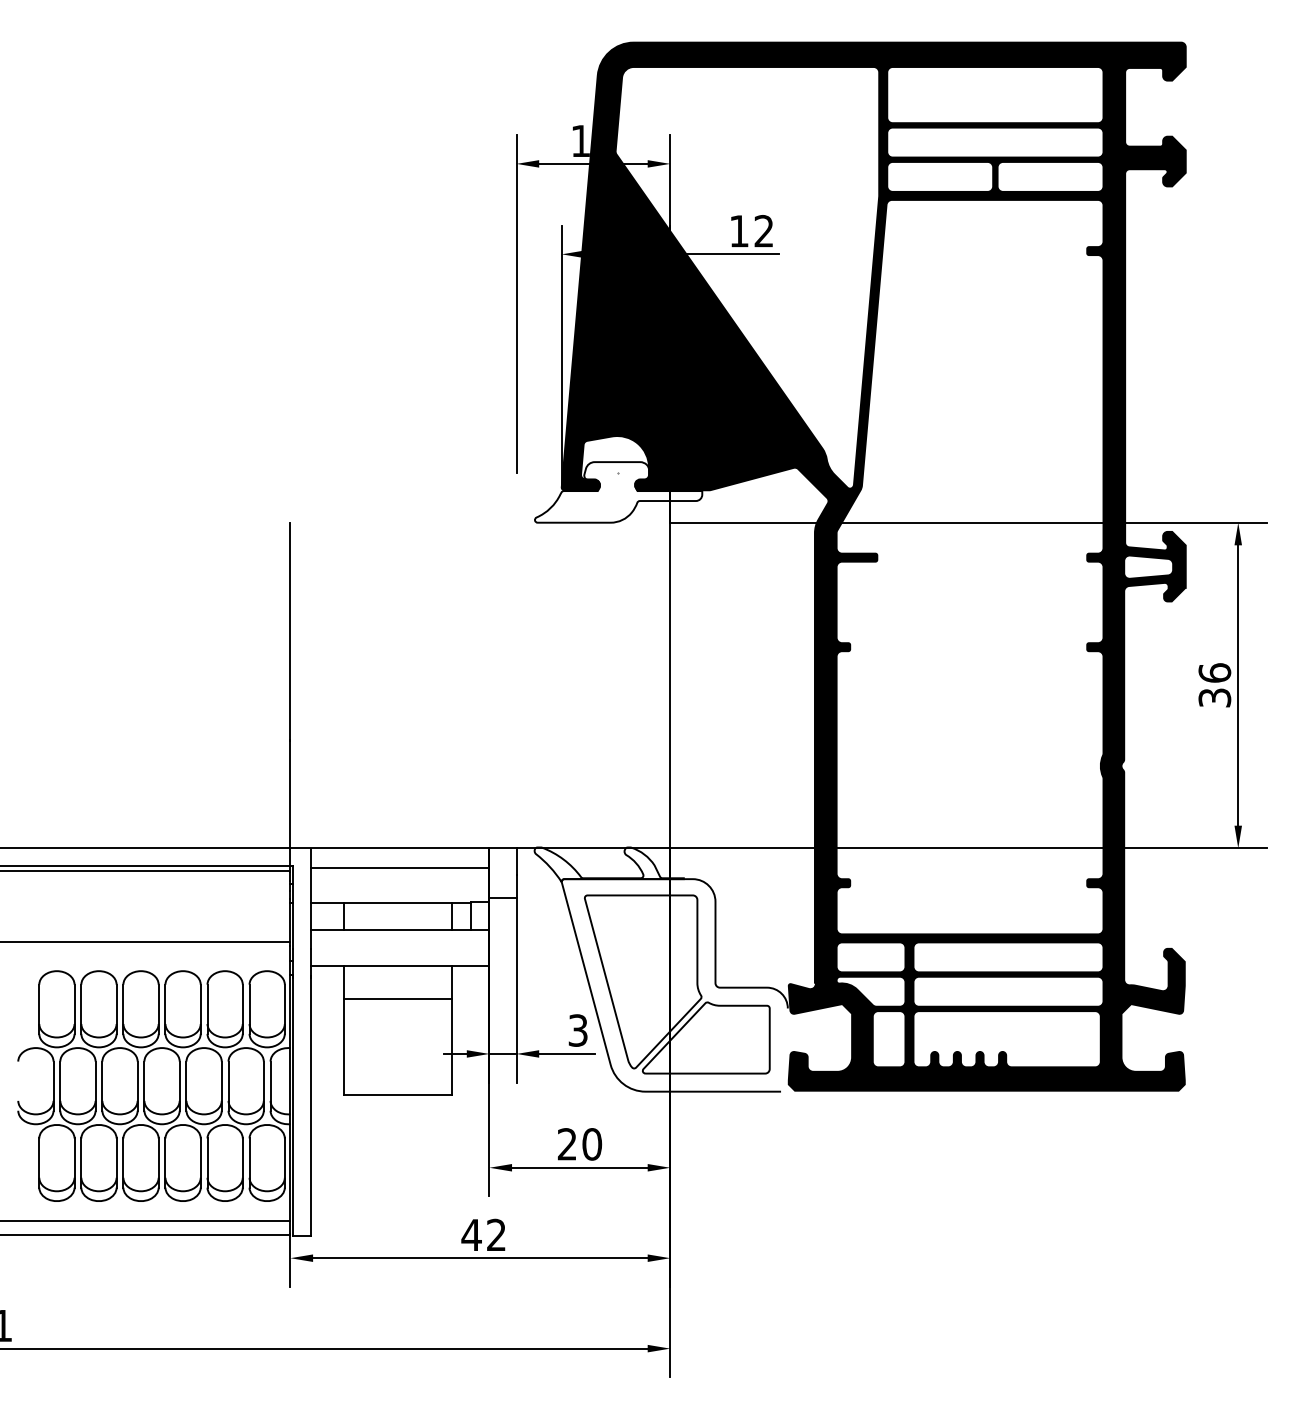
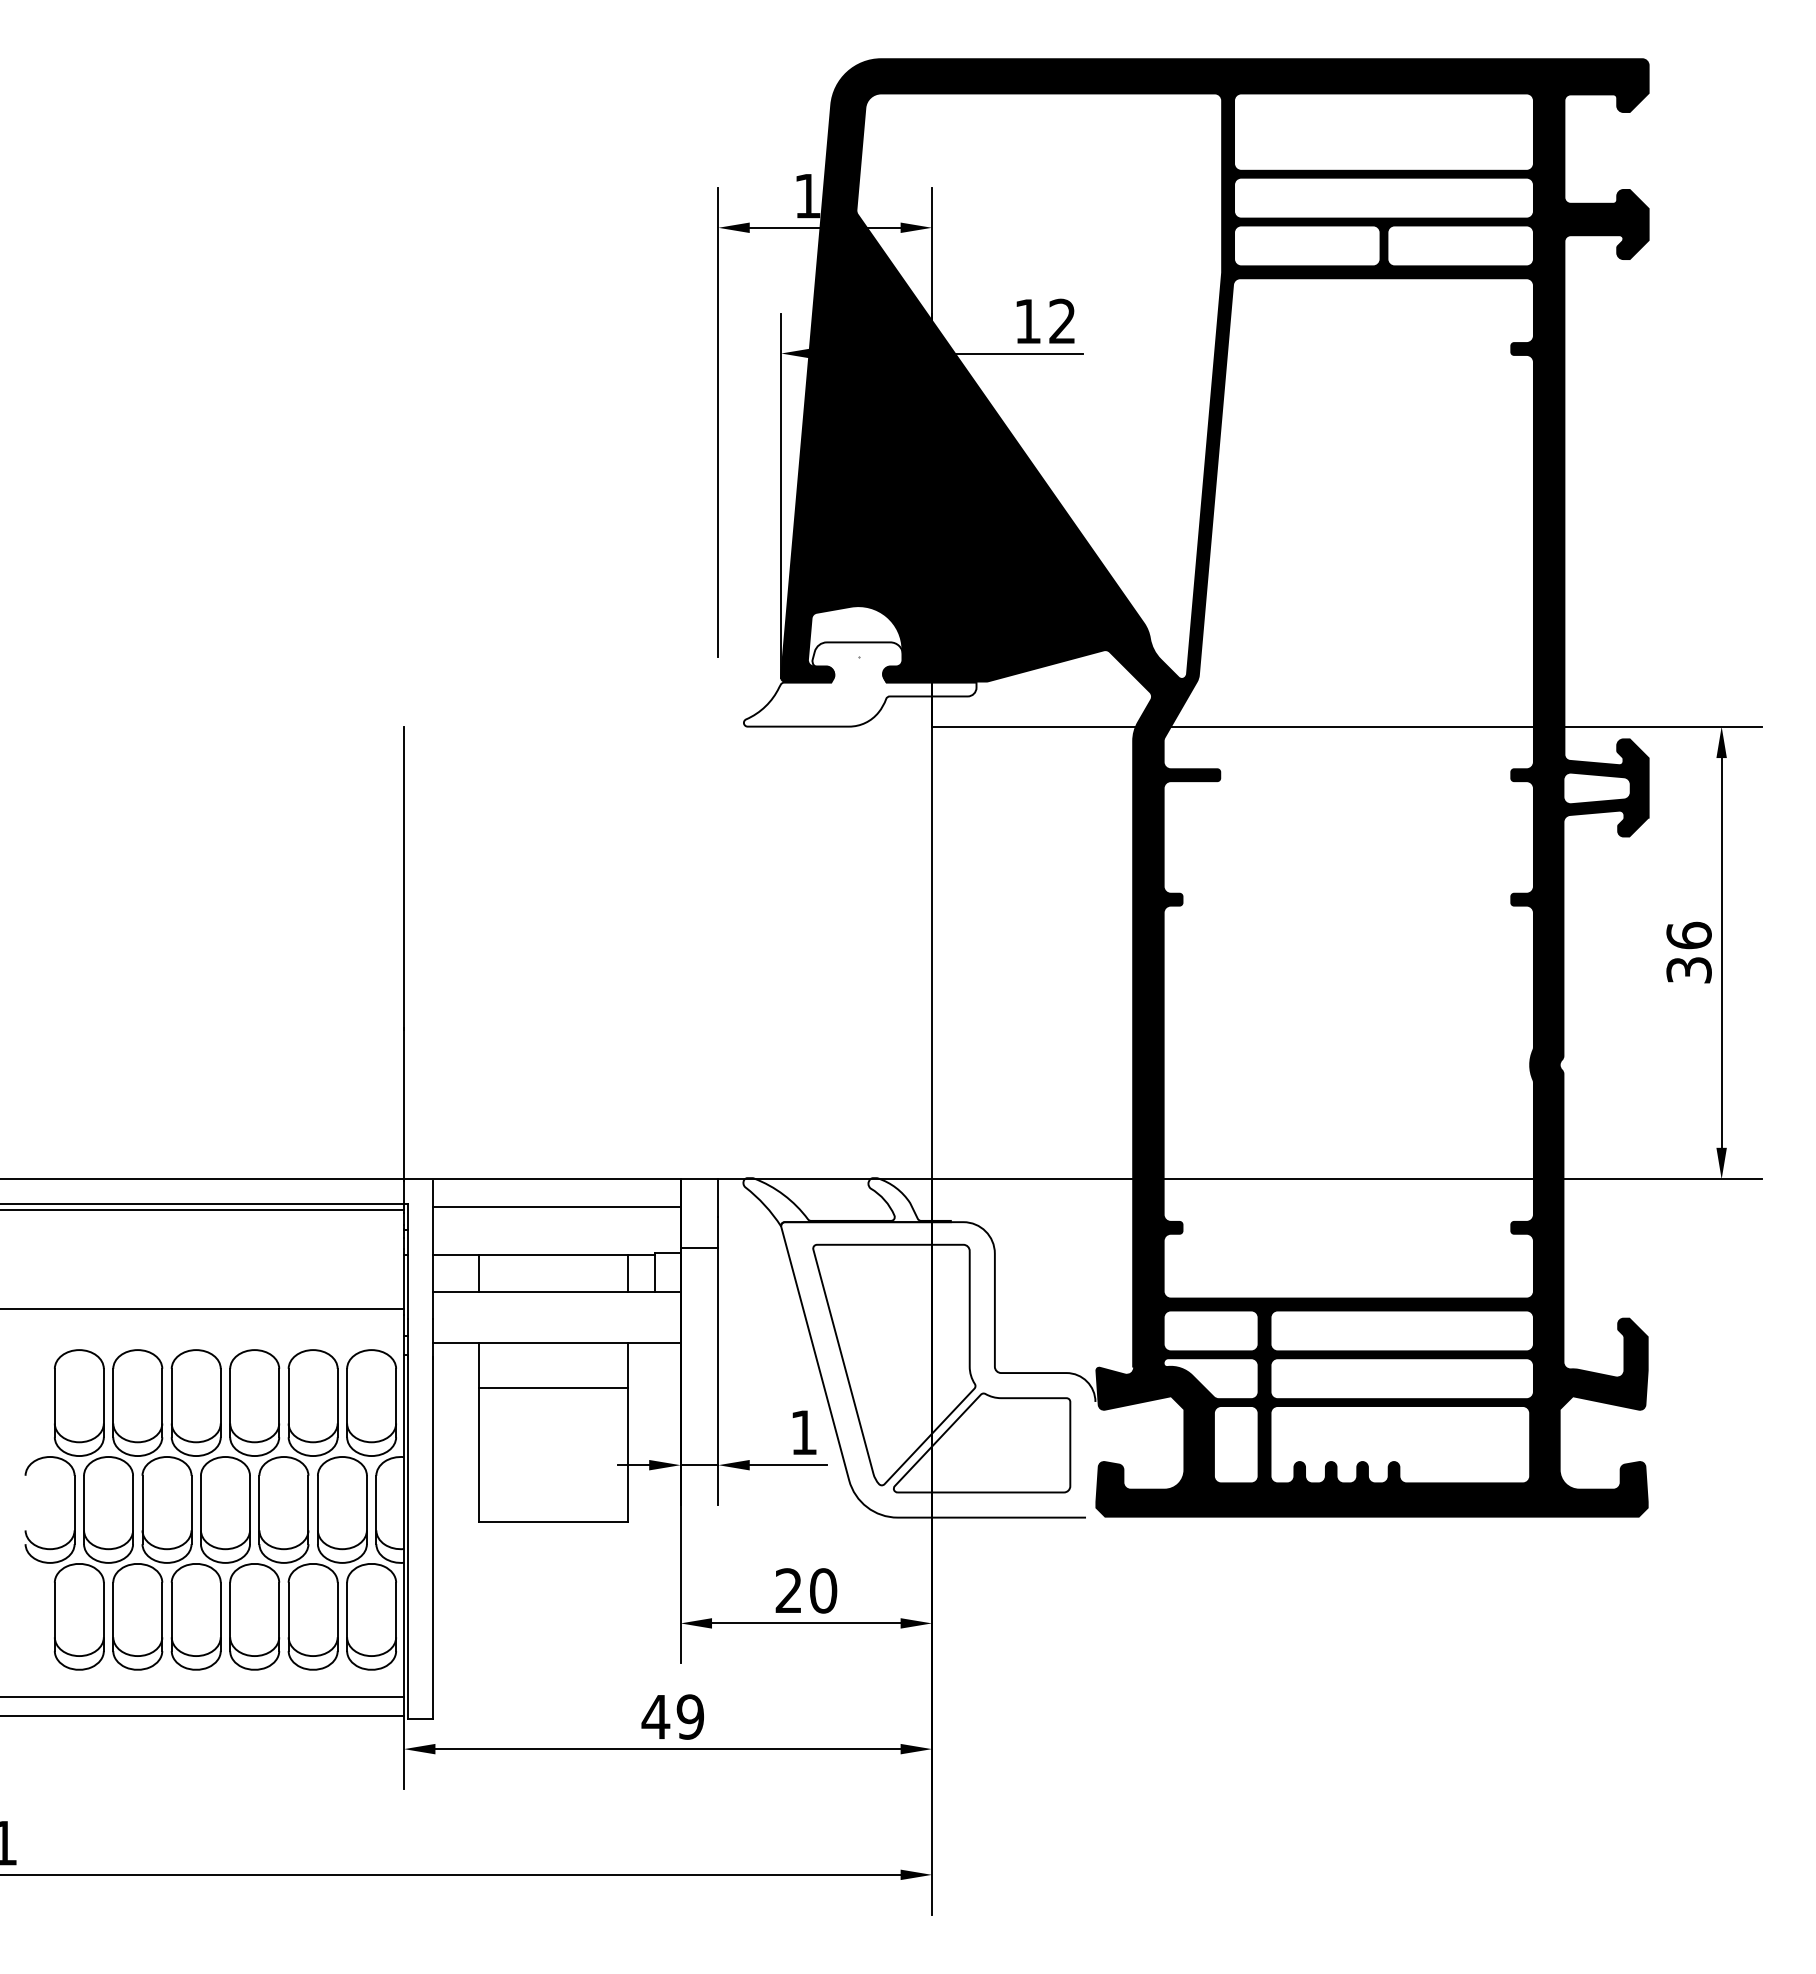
text: (577, 1030) -> (803, 1432), 3 -> 1
text: (495, 1234) -> (689, 1716), 42 -> 49

